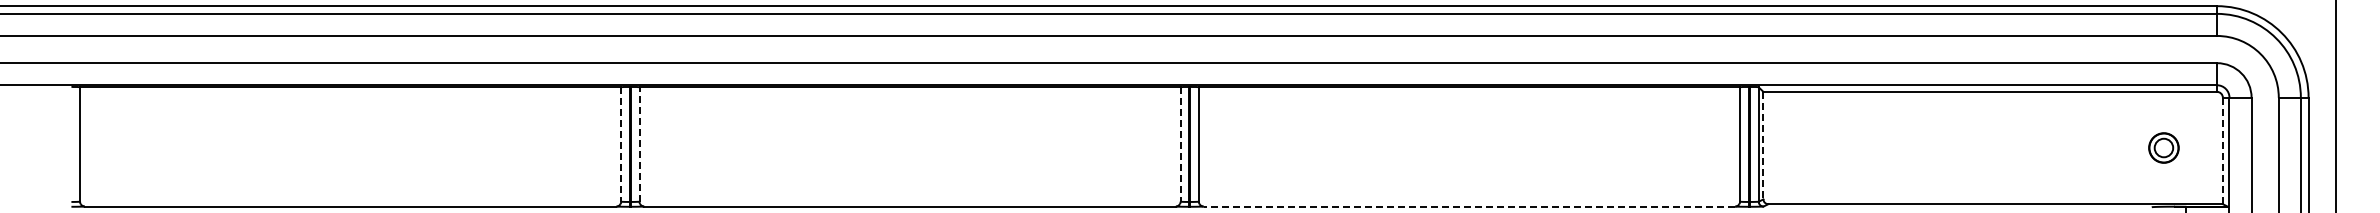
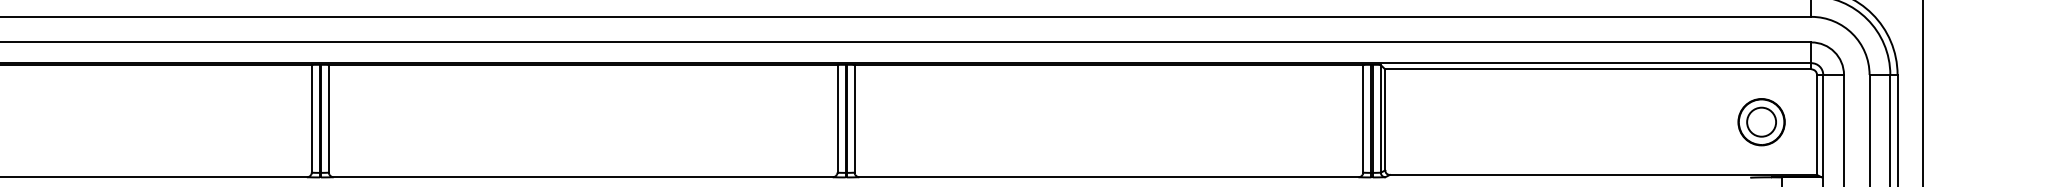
line: (639, 143) -> (328, 117), dashed -> solid
line: (621, 144) -> (312, 118), dashed -> solid
line: (1180, 144) -> (837, 118), dashed -> solid
line: (1763, 145) -> (1385, 119), dashed -> solid
part: (2163, 147) -> (1761, 121), size x1.67
line: (2222, 151) -> (1816, 125), dashed -> solid
line: (1469, 206) -> (1109, 177), dashed -> solid

